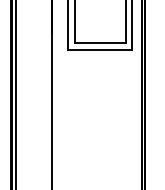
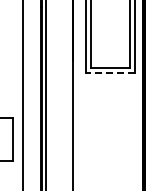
line: (100, 50) -> (110, 73), solid -> dashed

